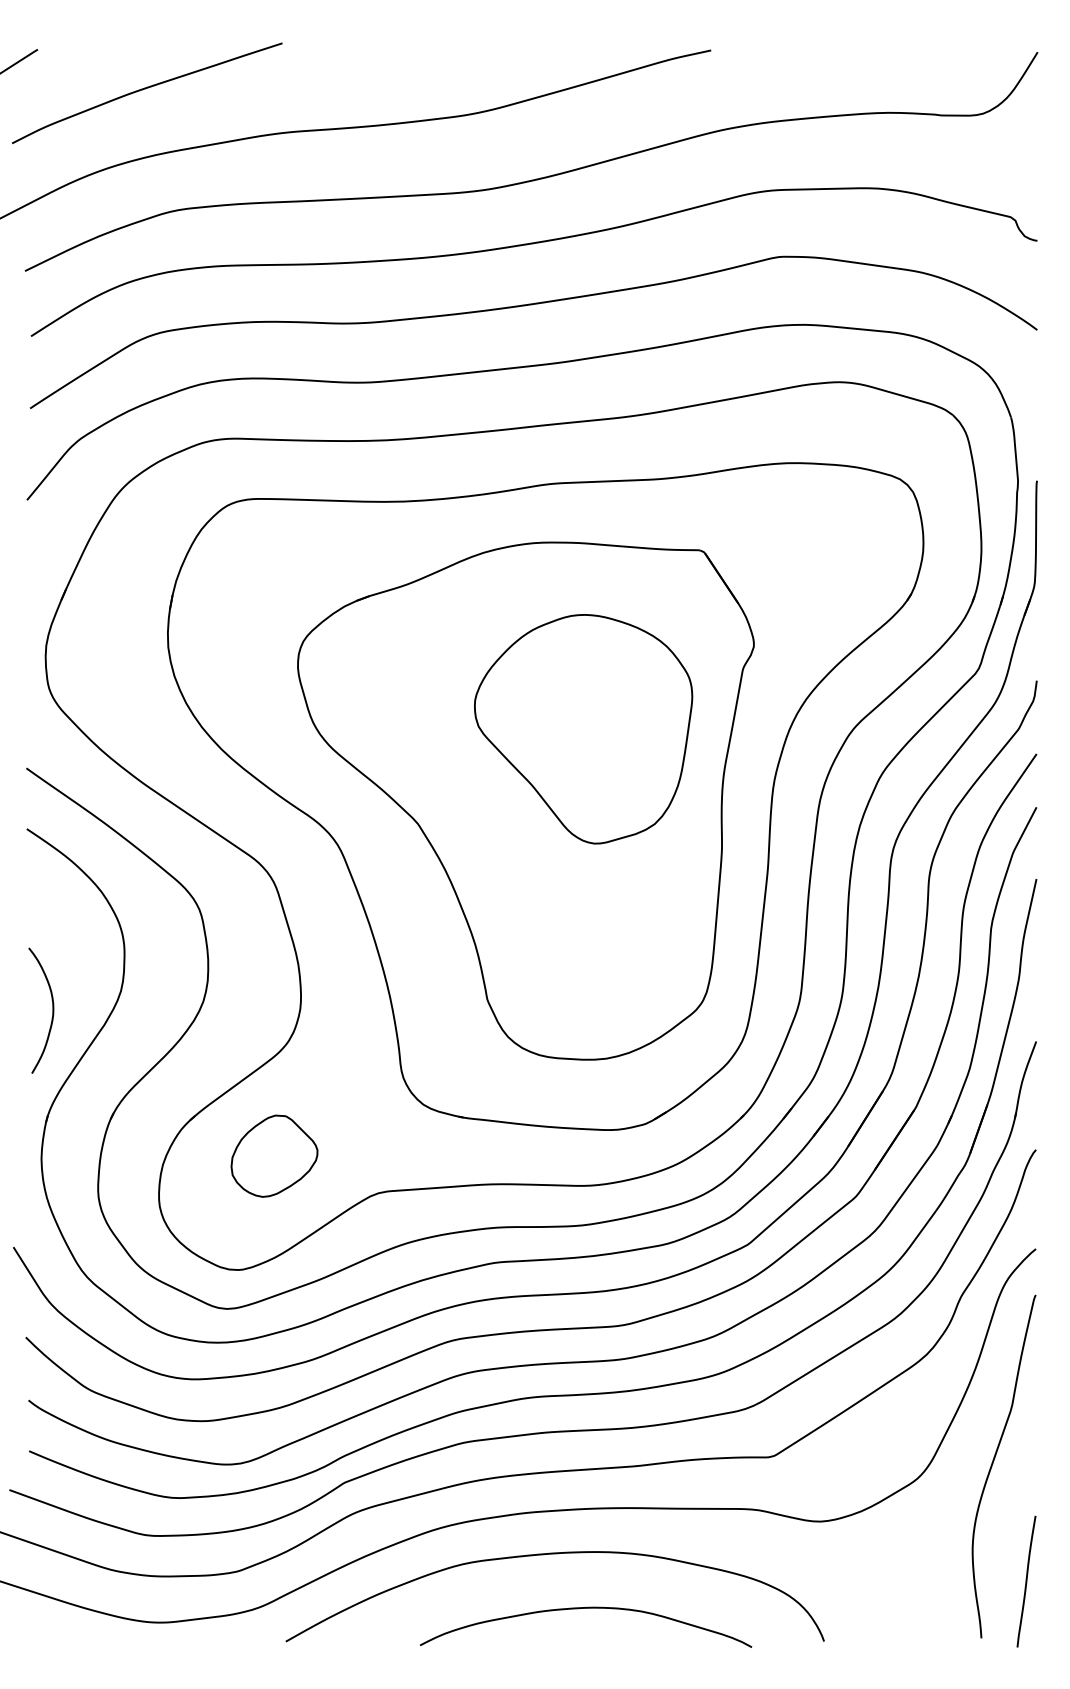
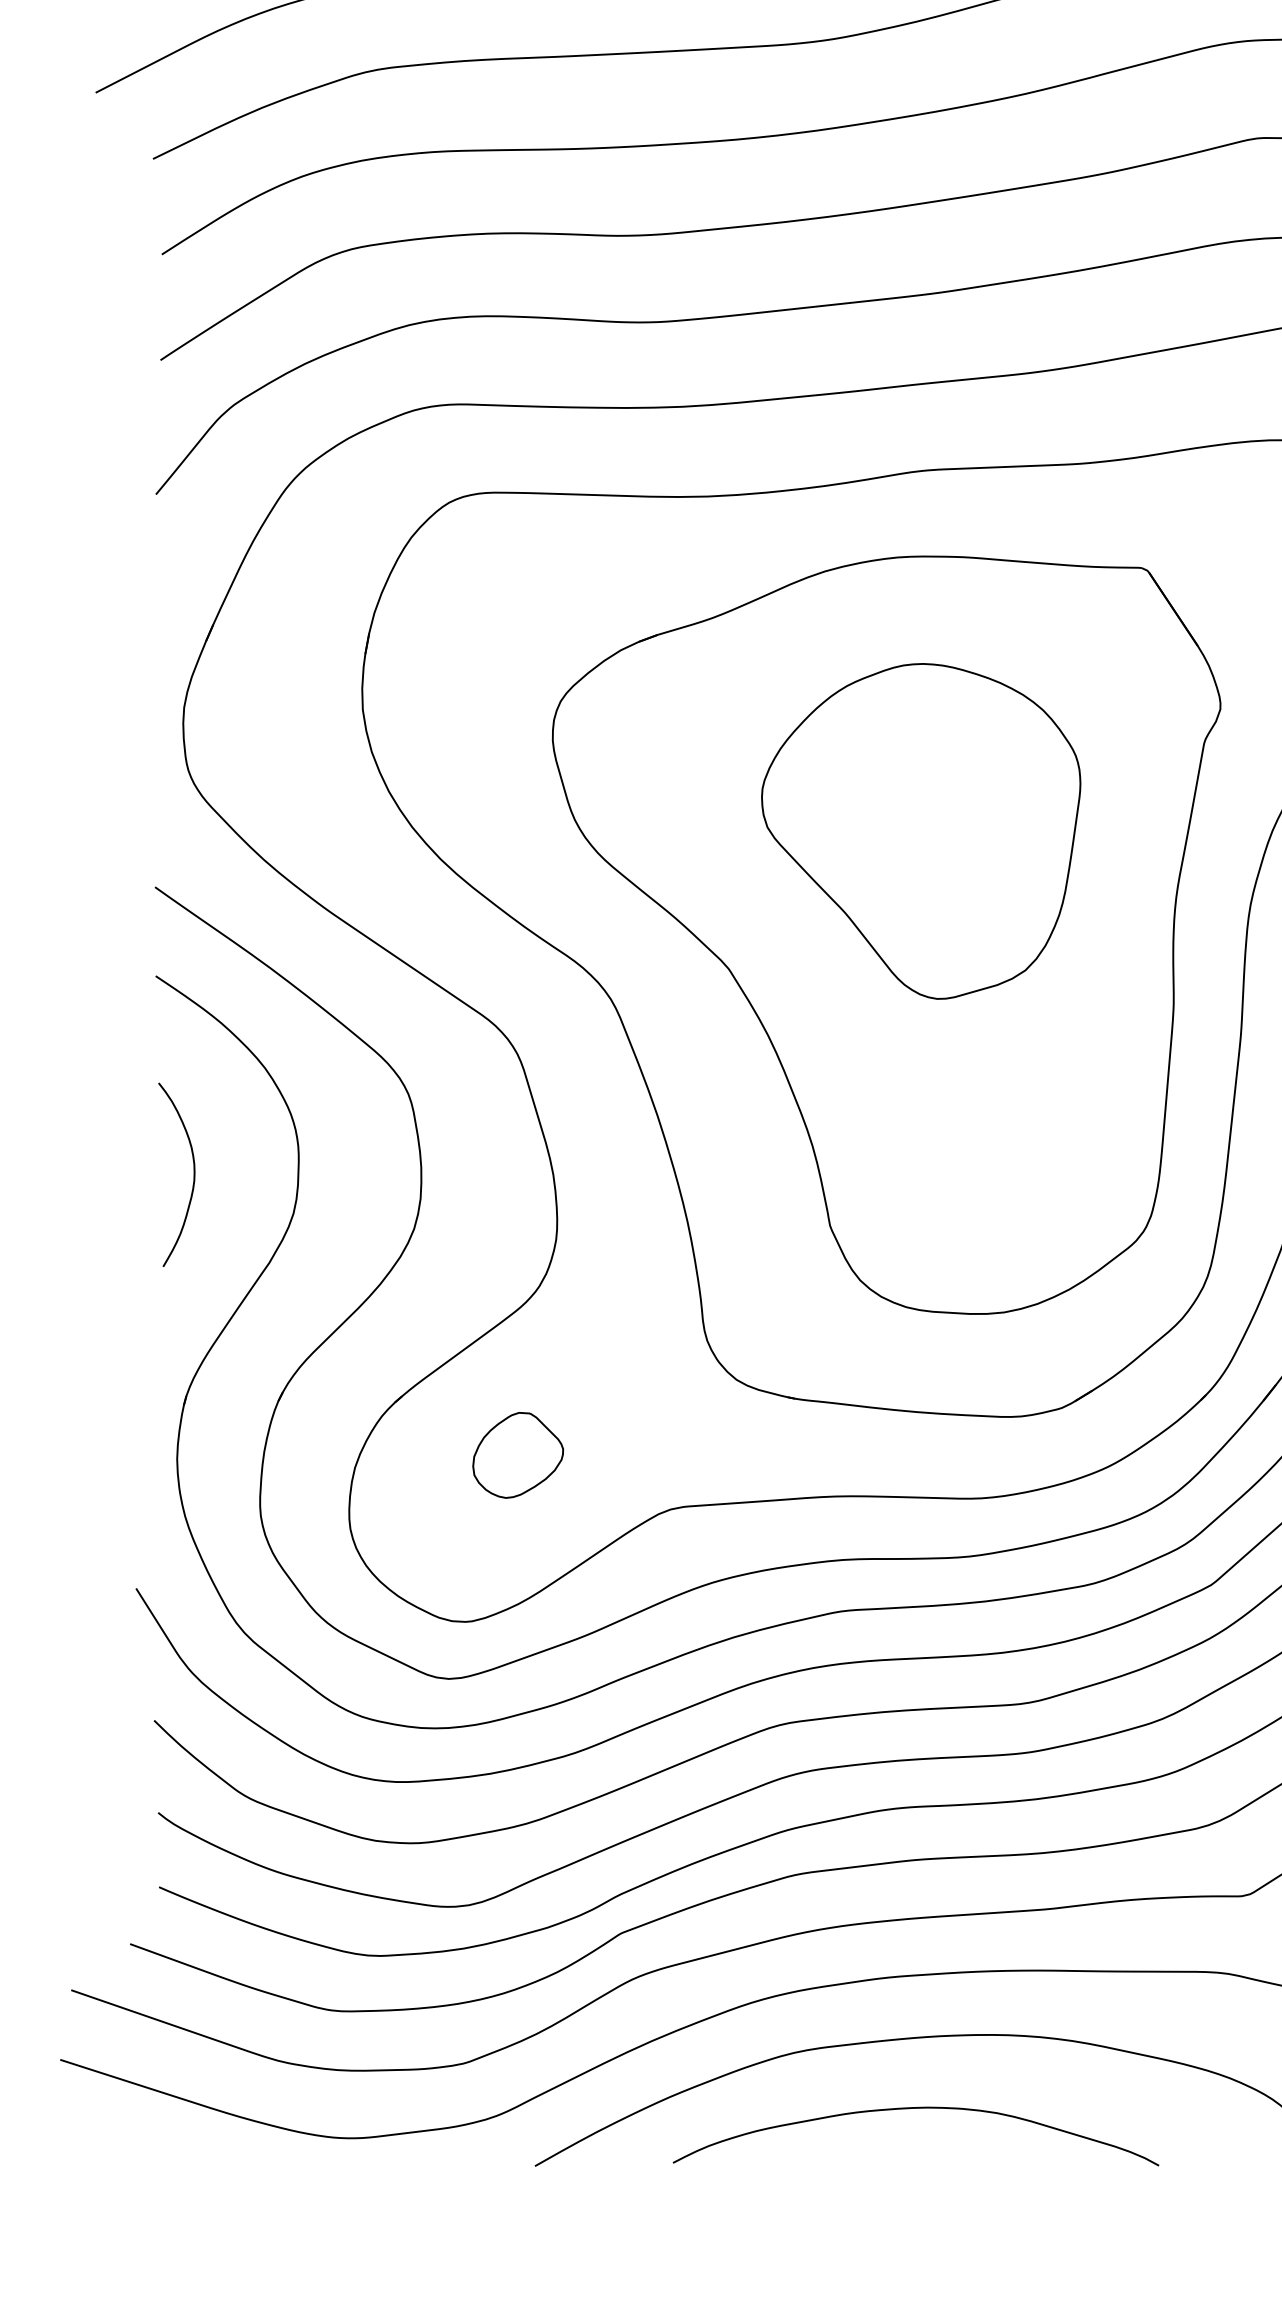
part: (583, 729) -> (921, 831), moved
curve: (52, 1010) -> (193, 1174), moved
part: (273, 1156) -> (516, 1455), size x0.71
curve: (586, 1608) -> (916, 2108), moved

